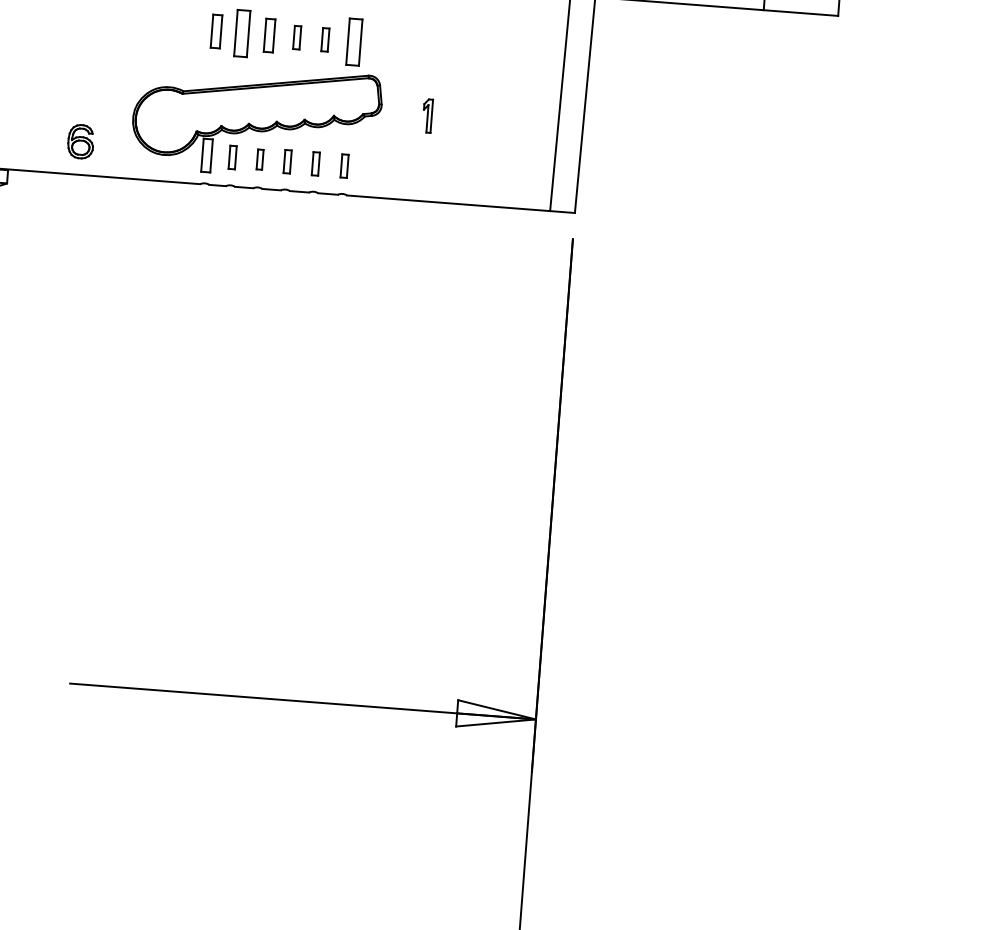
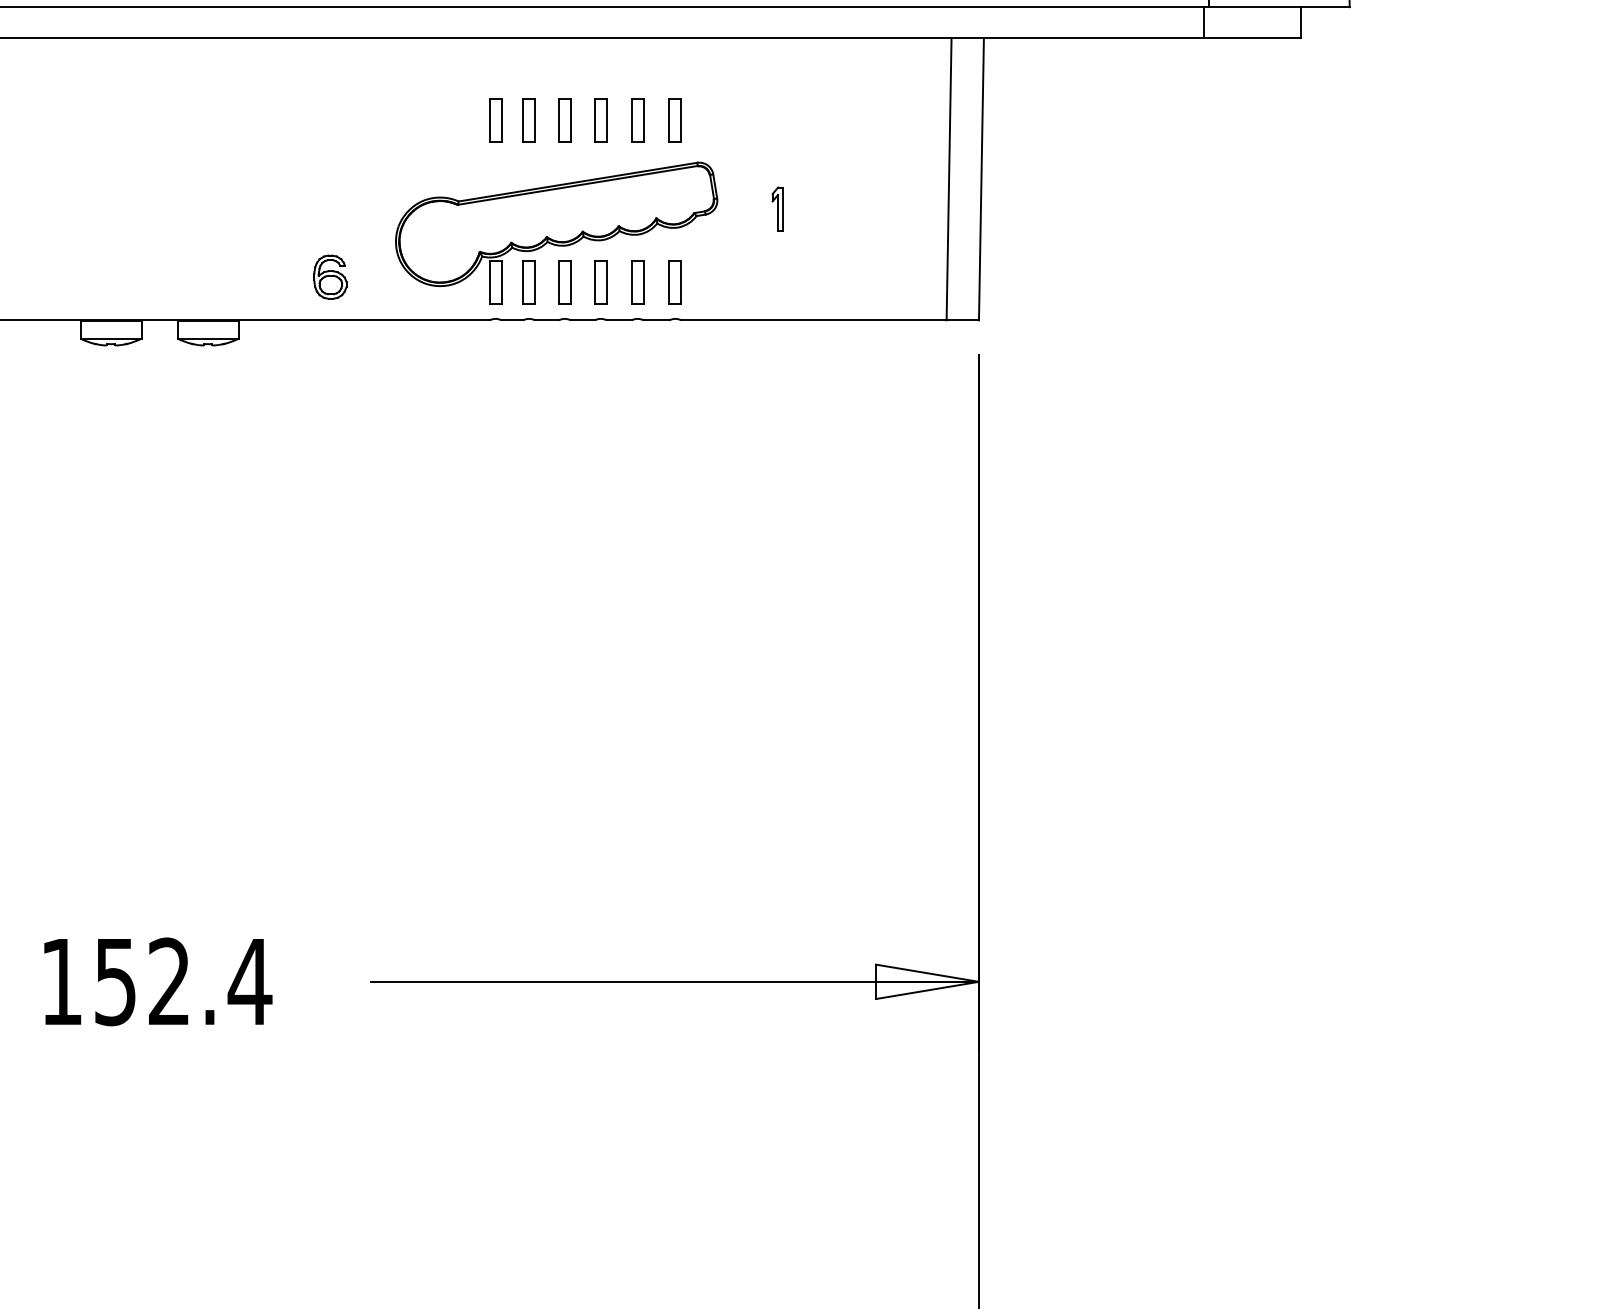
part: (241, 33) -> (528, 120), size x0.71
part: (296, 37) -> (600, 120), size x1.43
part: (325, 39) -> (637, 120), size x1.43
part: (353, 42) -> (674, 120), size x0.71
part: (232, 157) -> (528, 282), size x1.43
part: (259, 159) -> (564, 282), size x1.67
part: (287, 161) -> (600, 282), size x1.43
part: (315, 163) -> (637, 282), size x1.43
part: (344, 166) -> (674, 282), size x1.43

